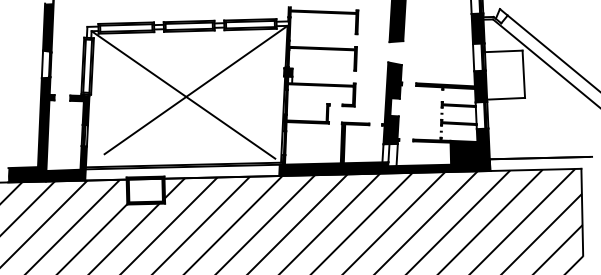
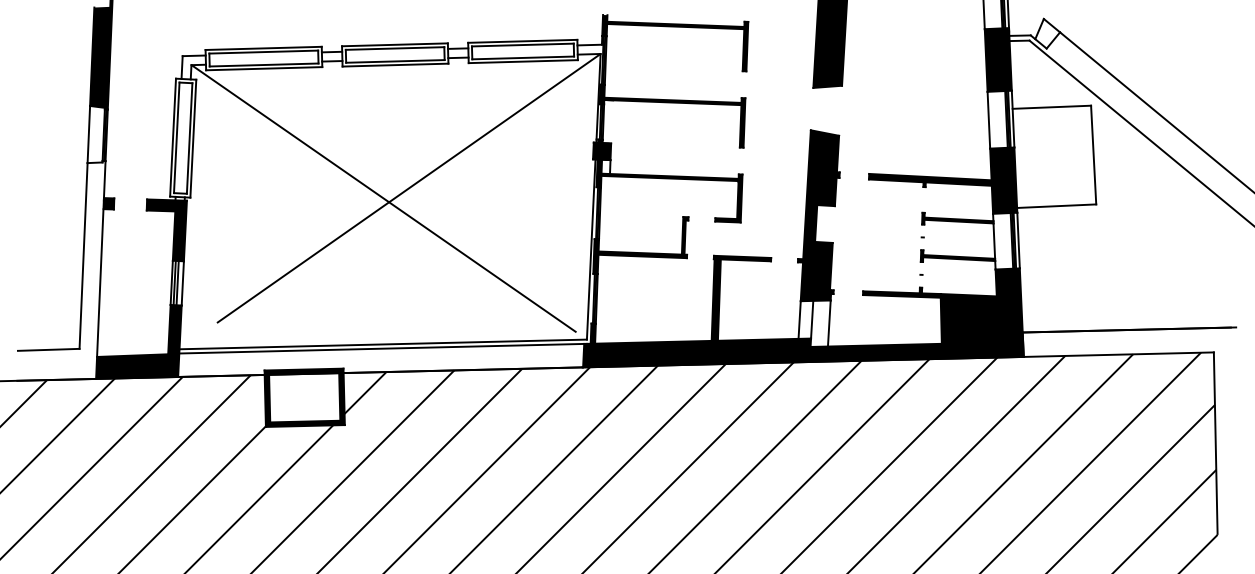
fill: (29, 129) -> (61, 270), removed

